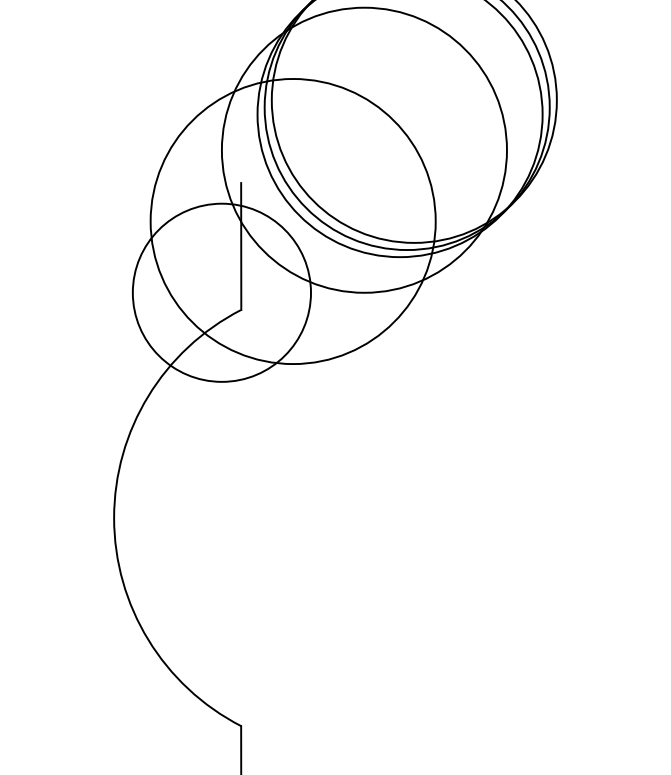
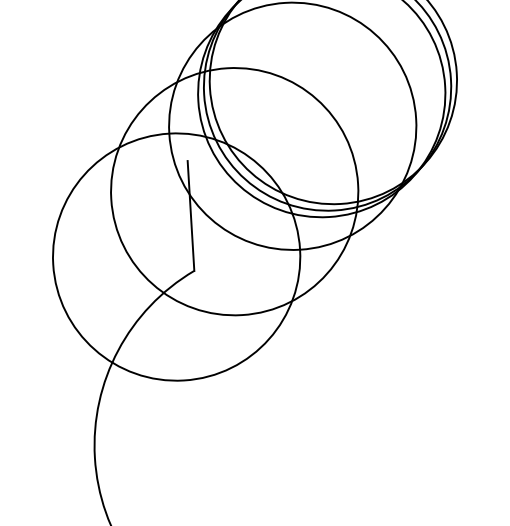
circle: (221, 292) -> (176, 256), size x1.6

